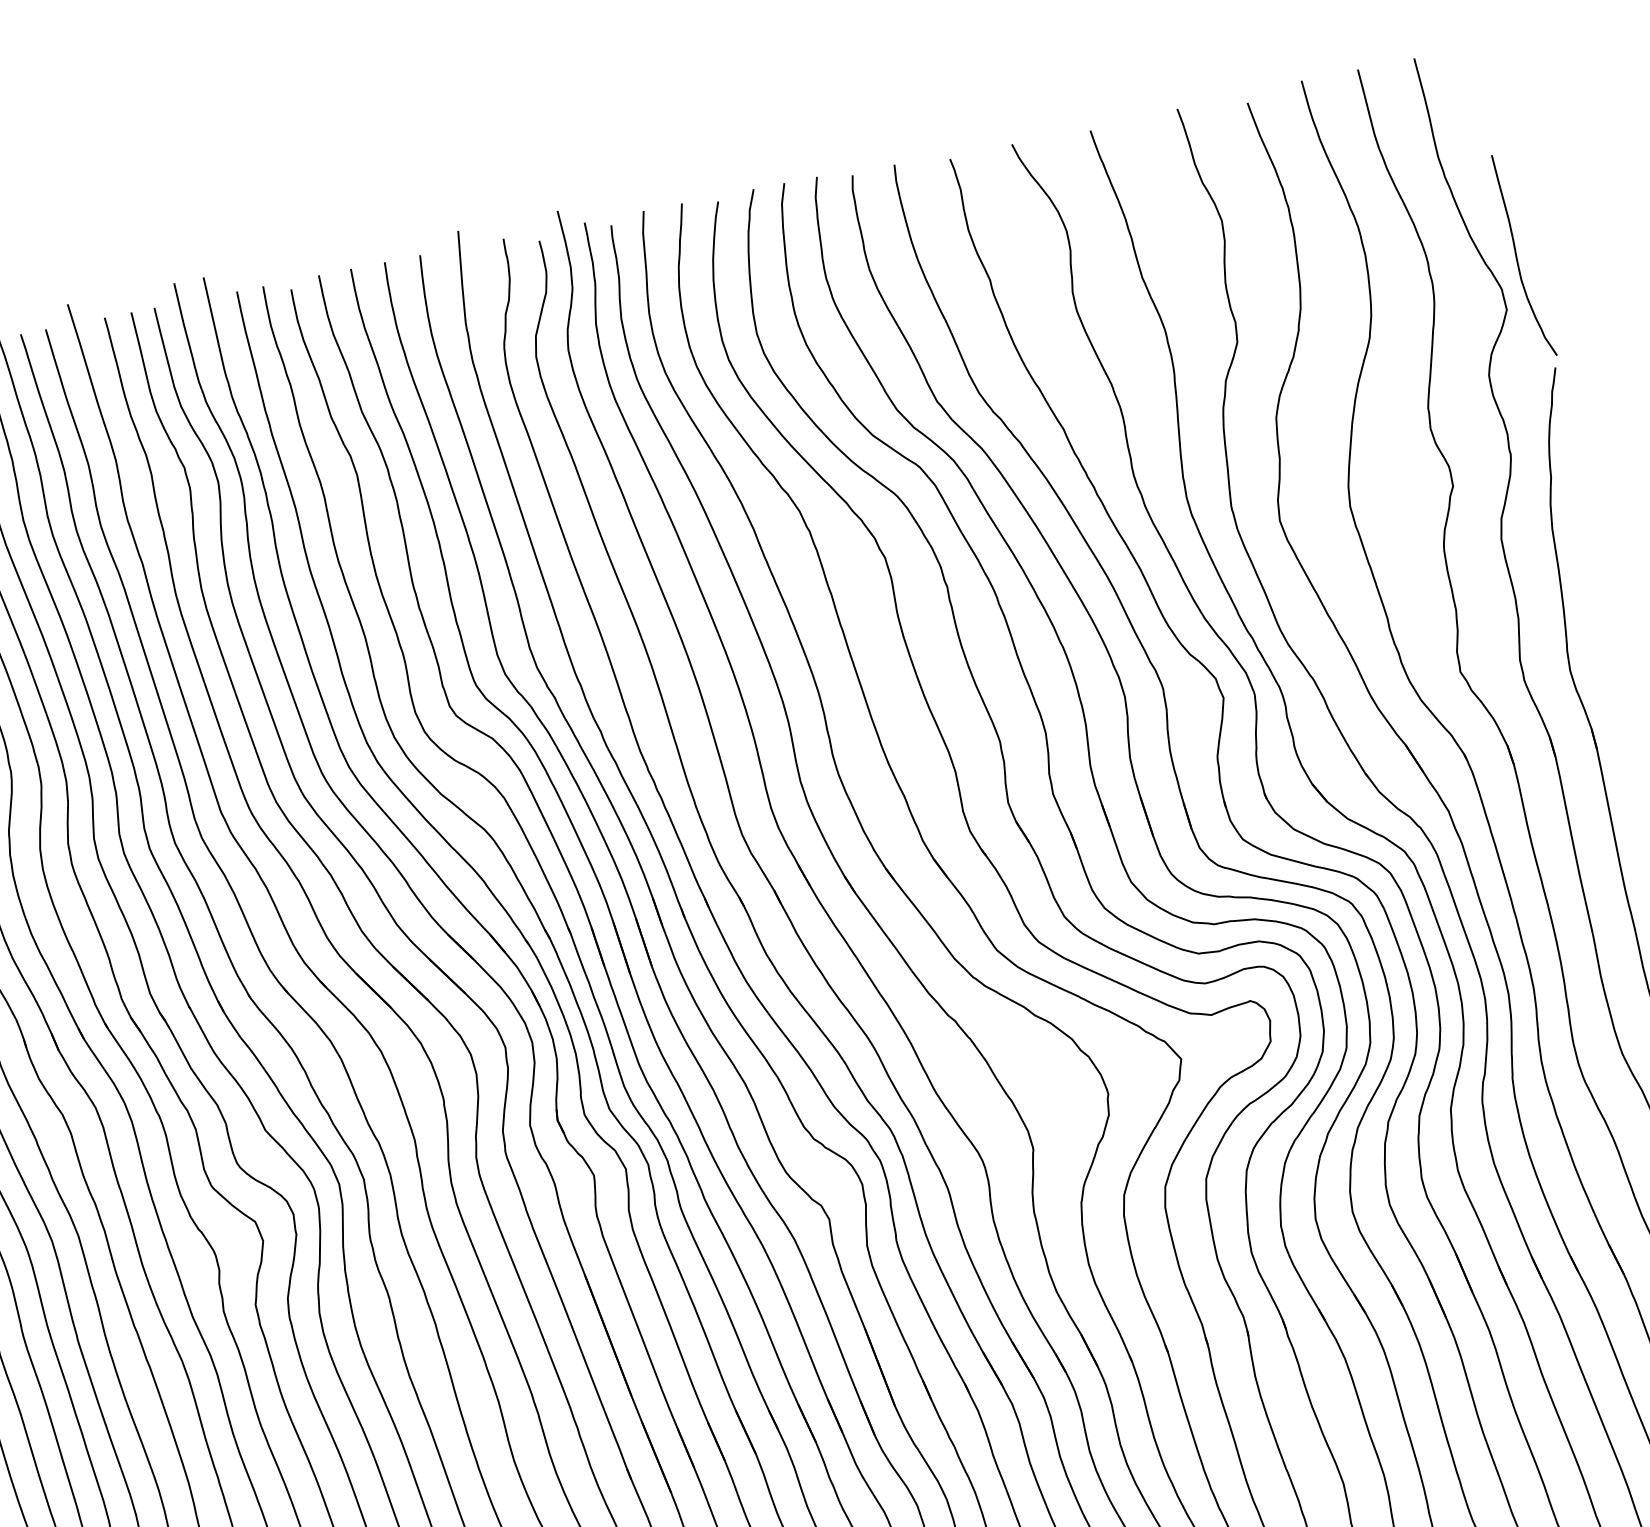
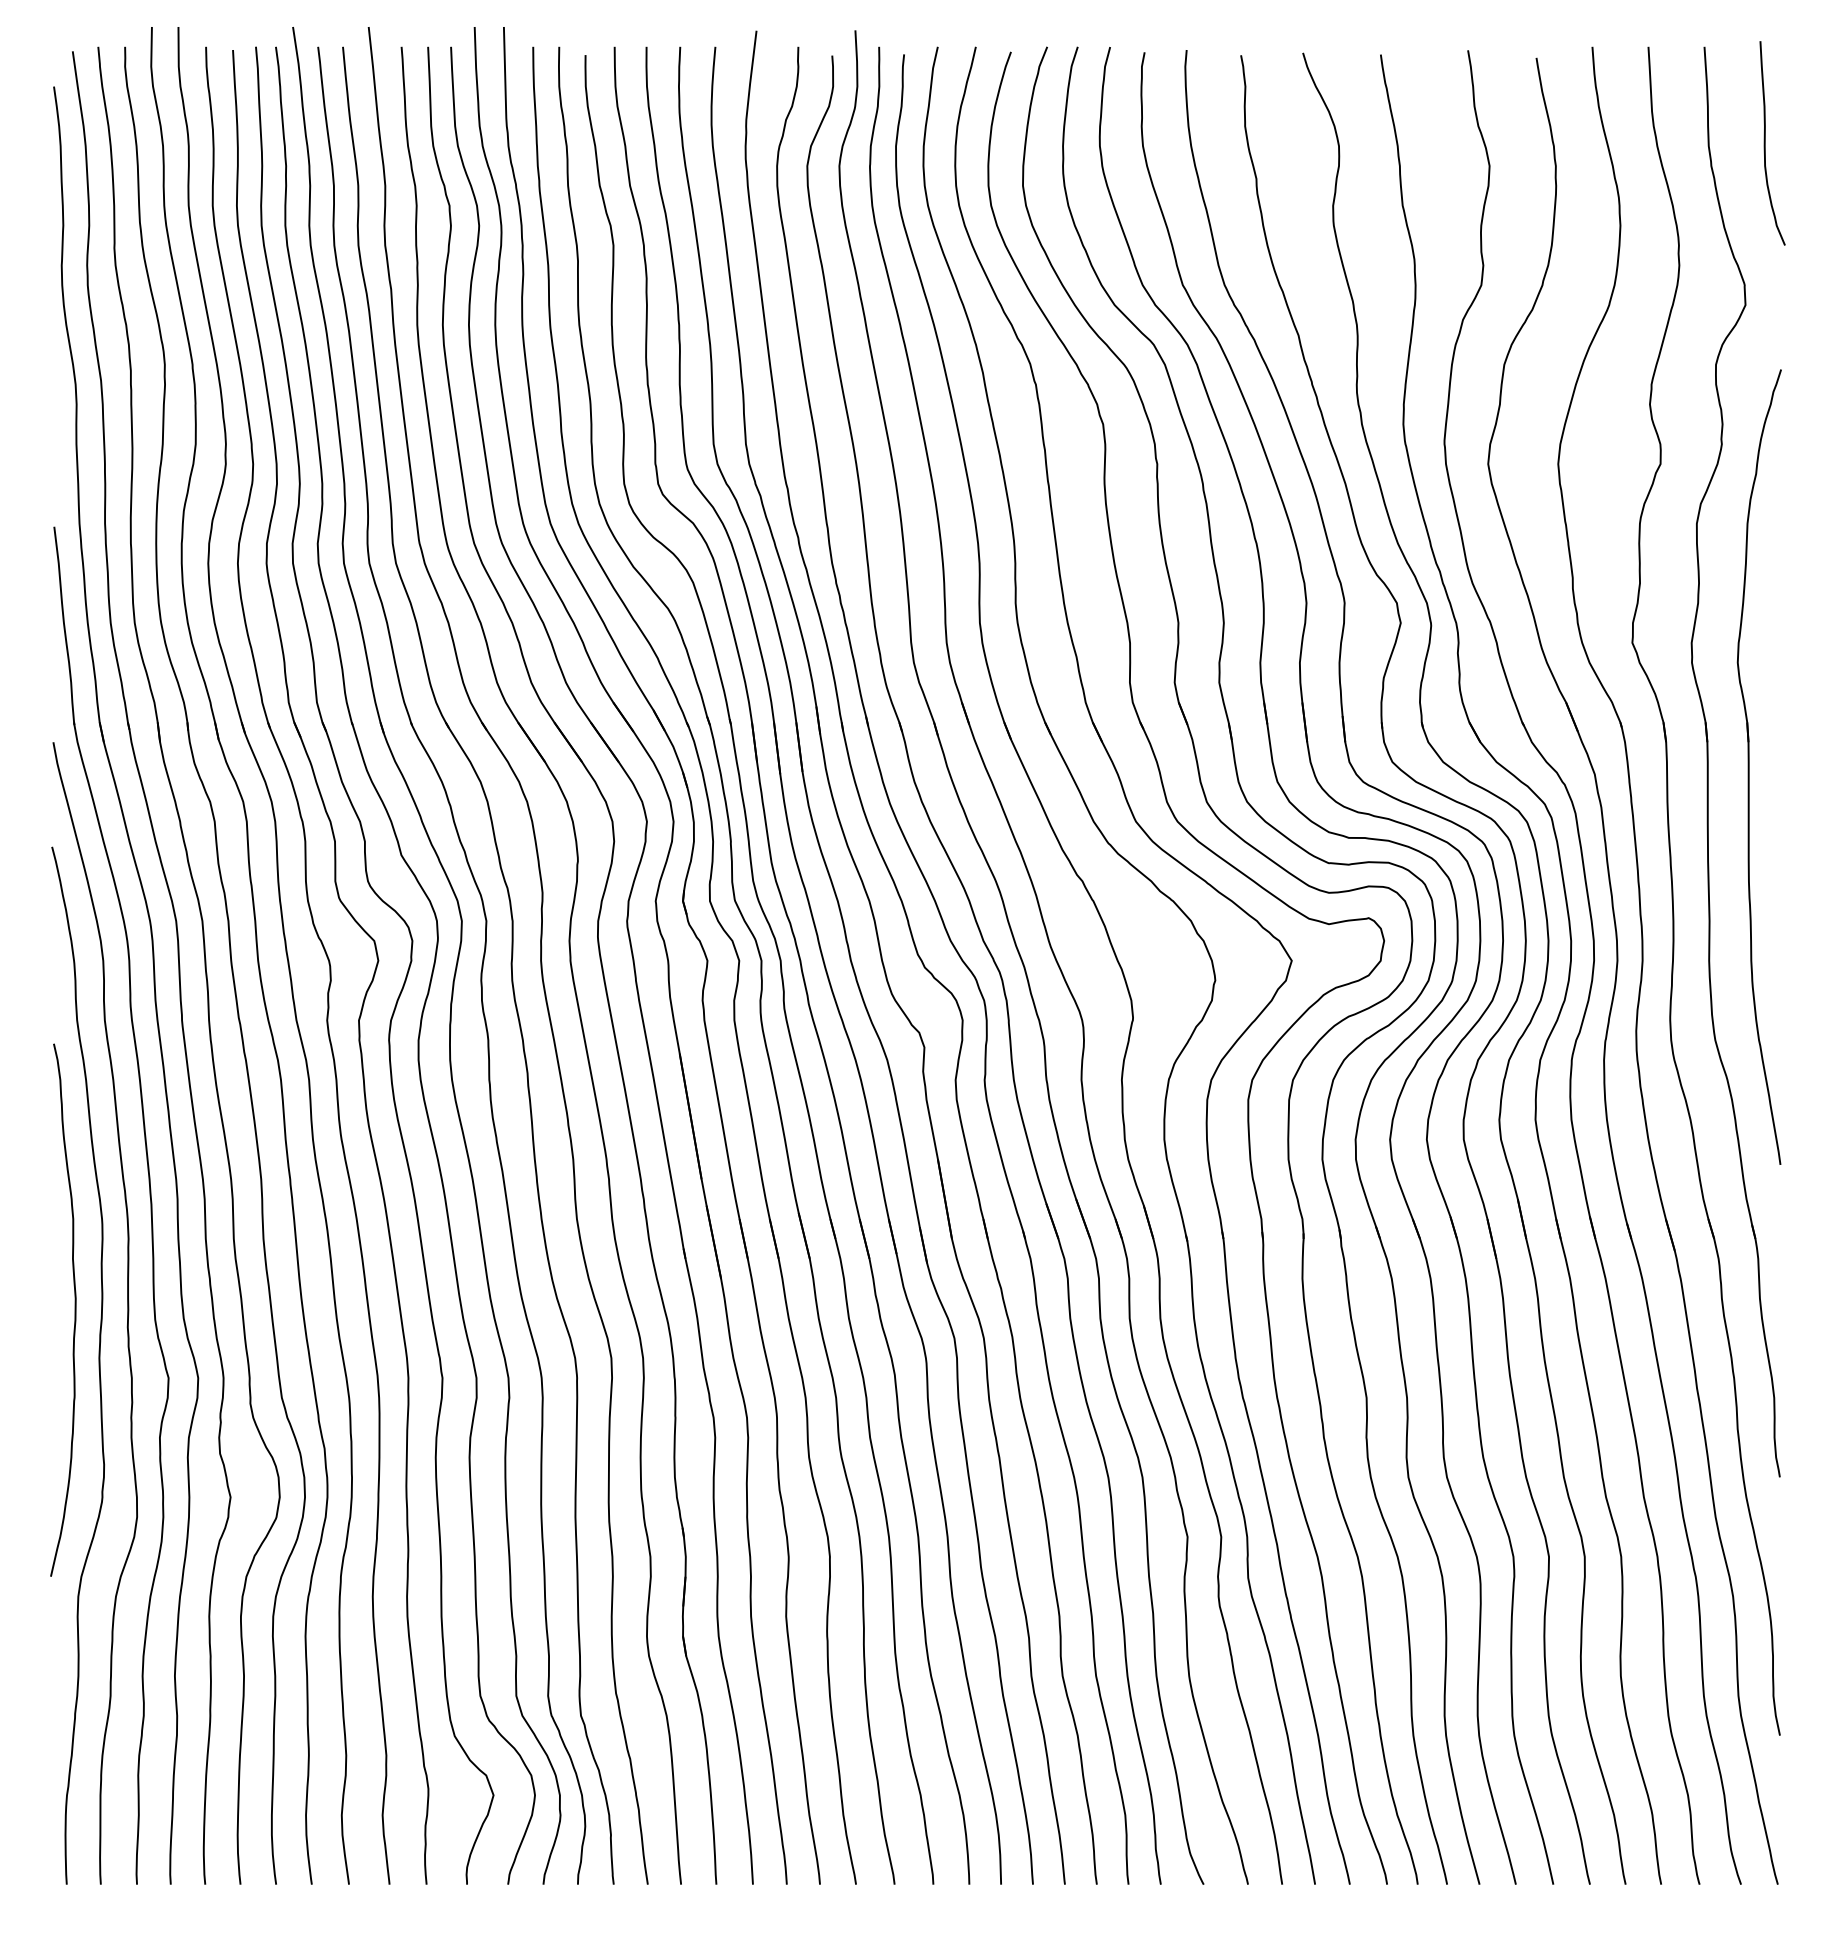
curve: (1517, 257) -> (1765, 143), moved

